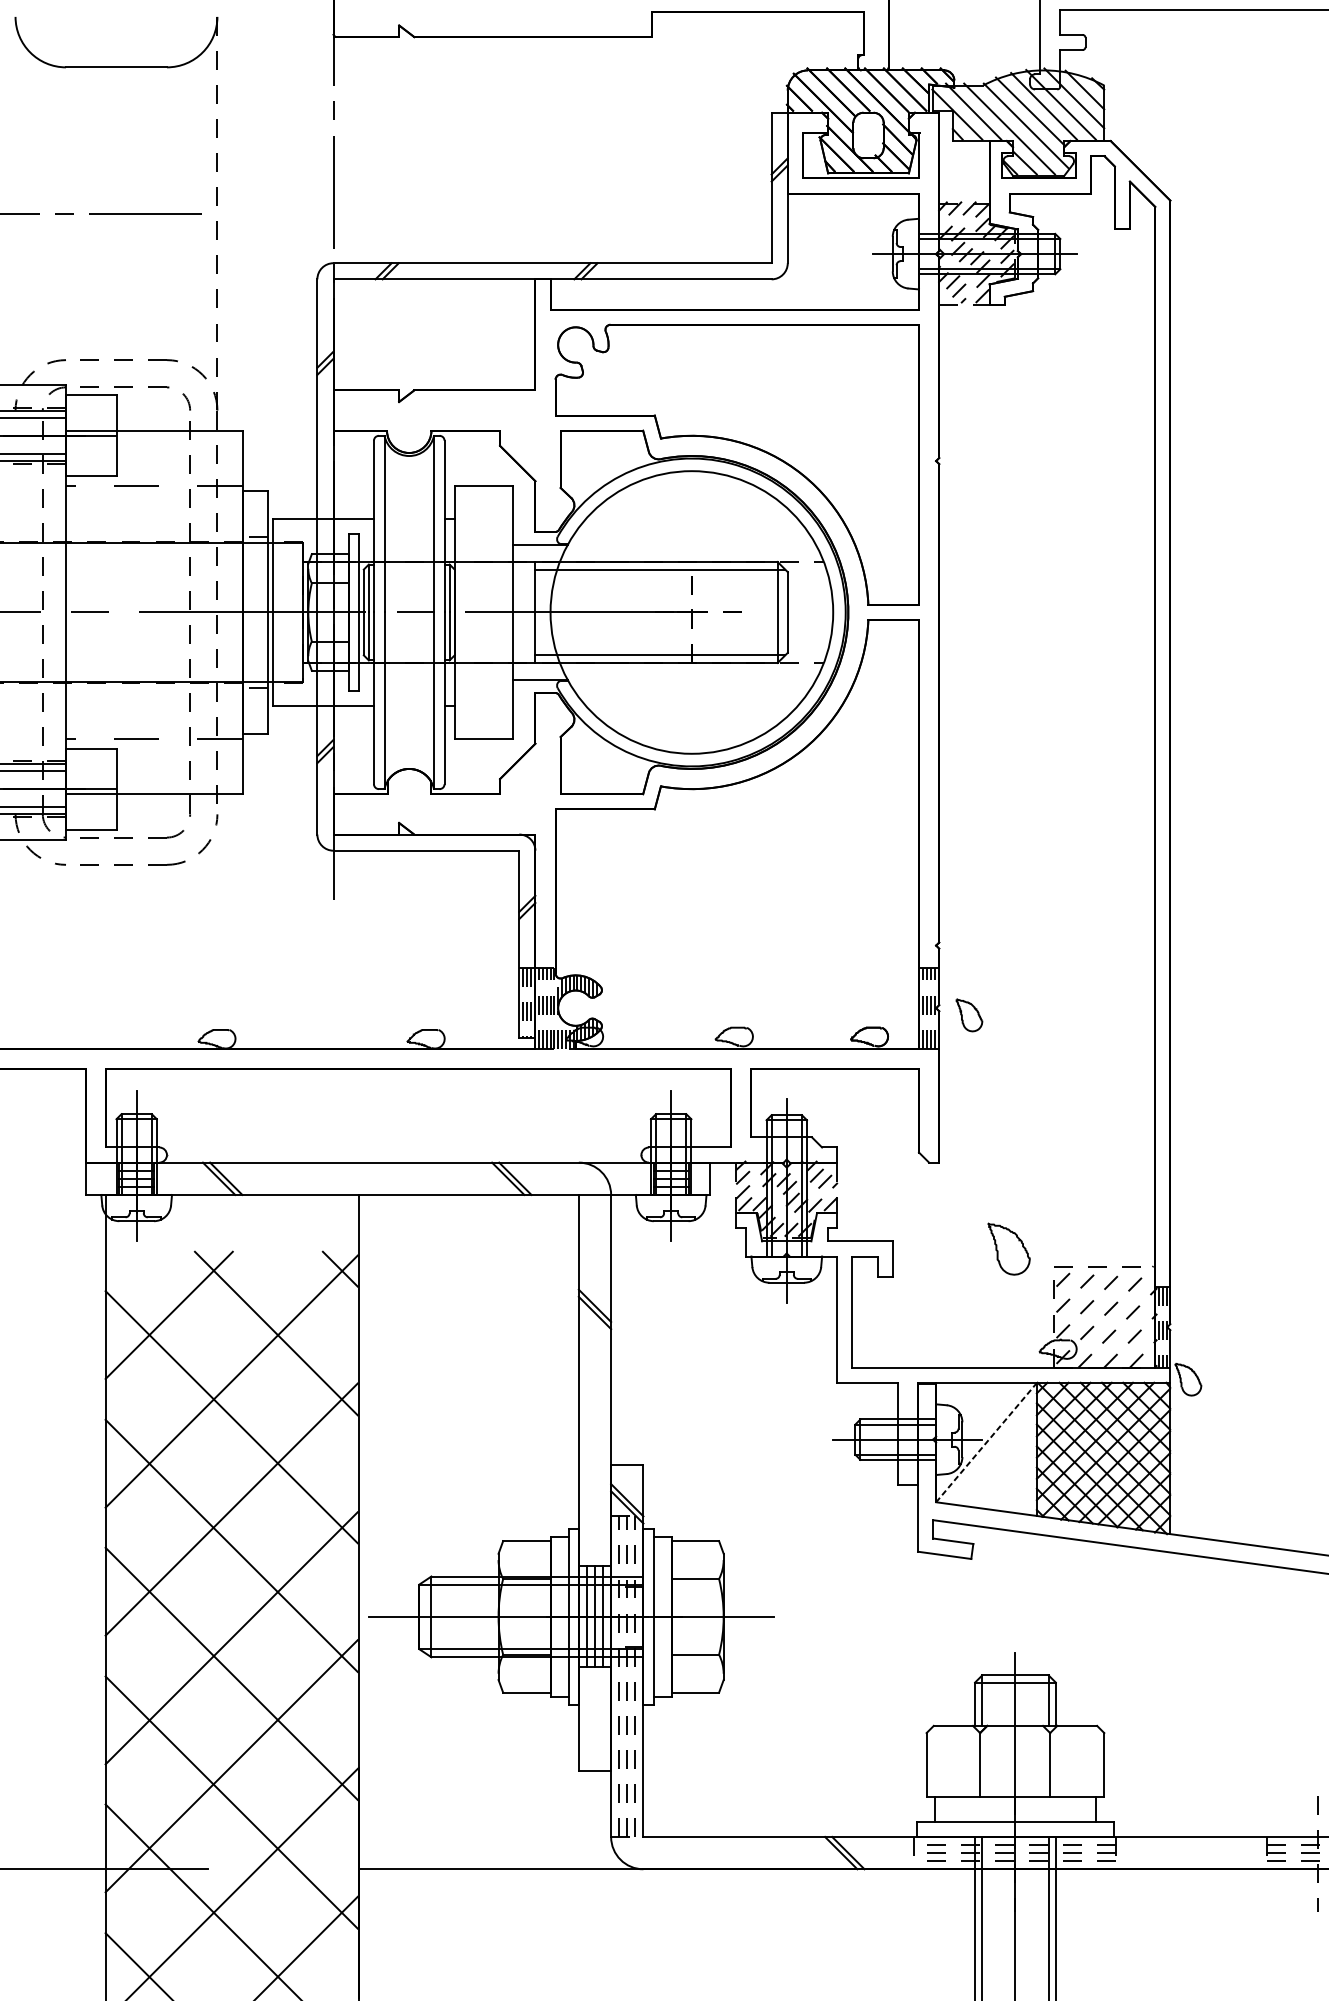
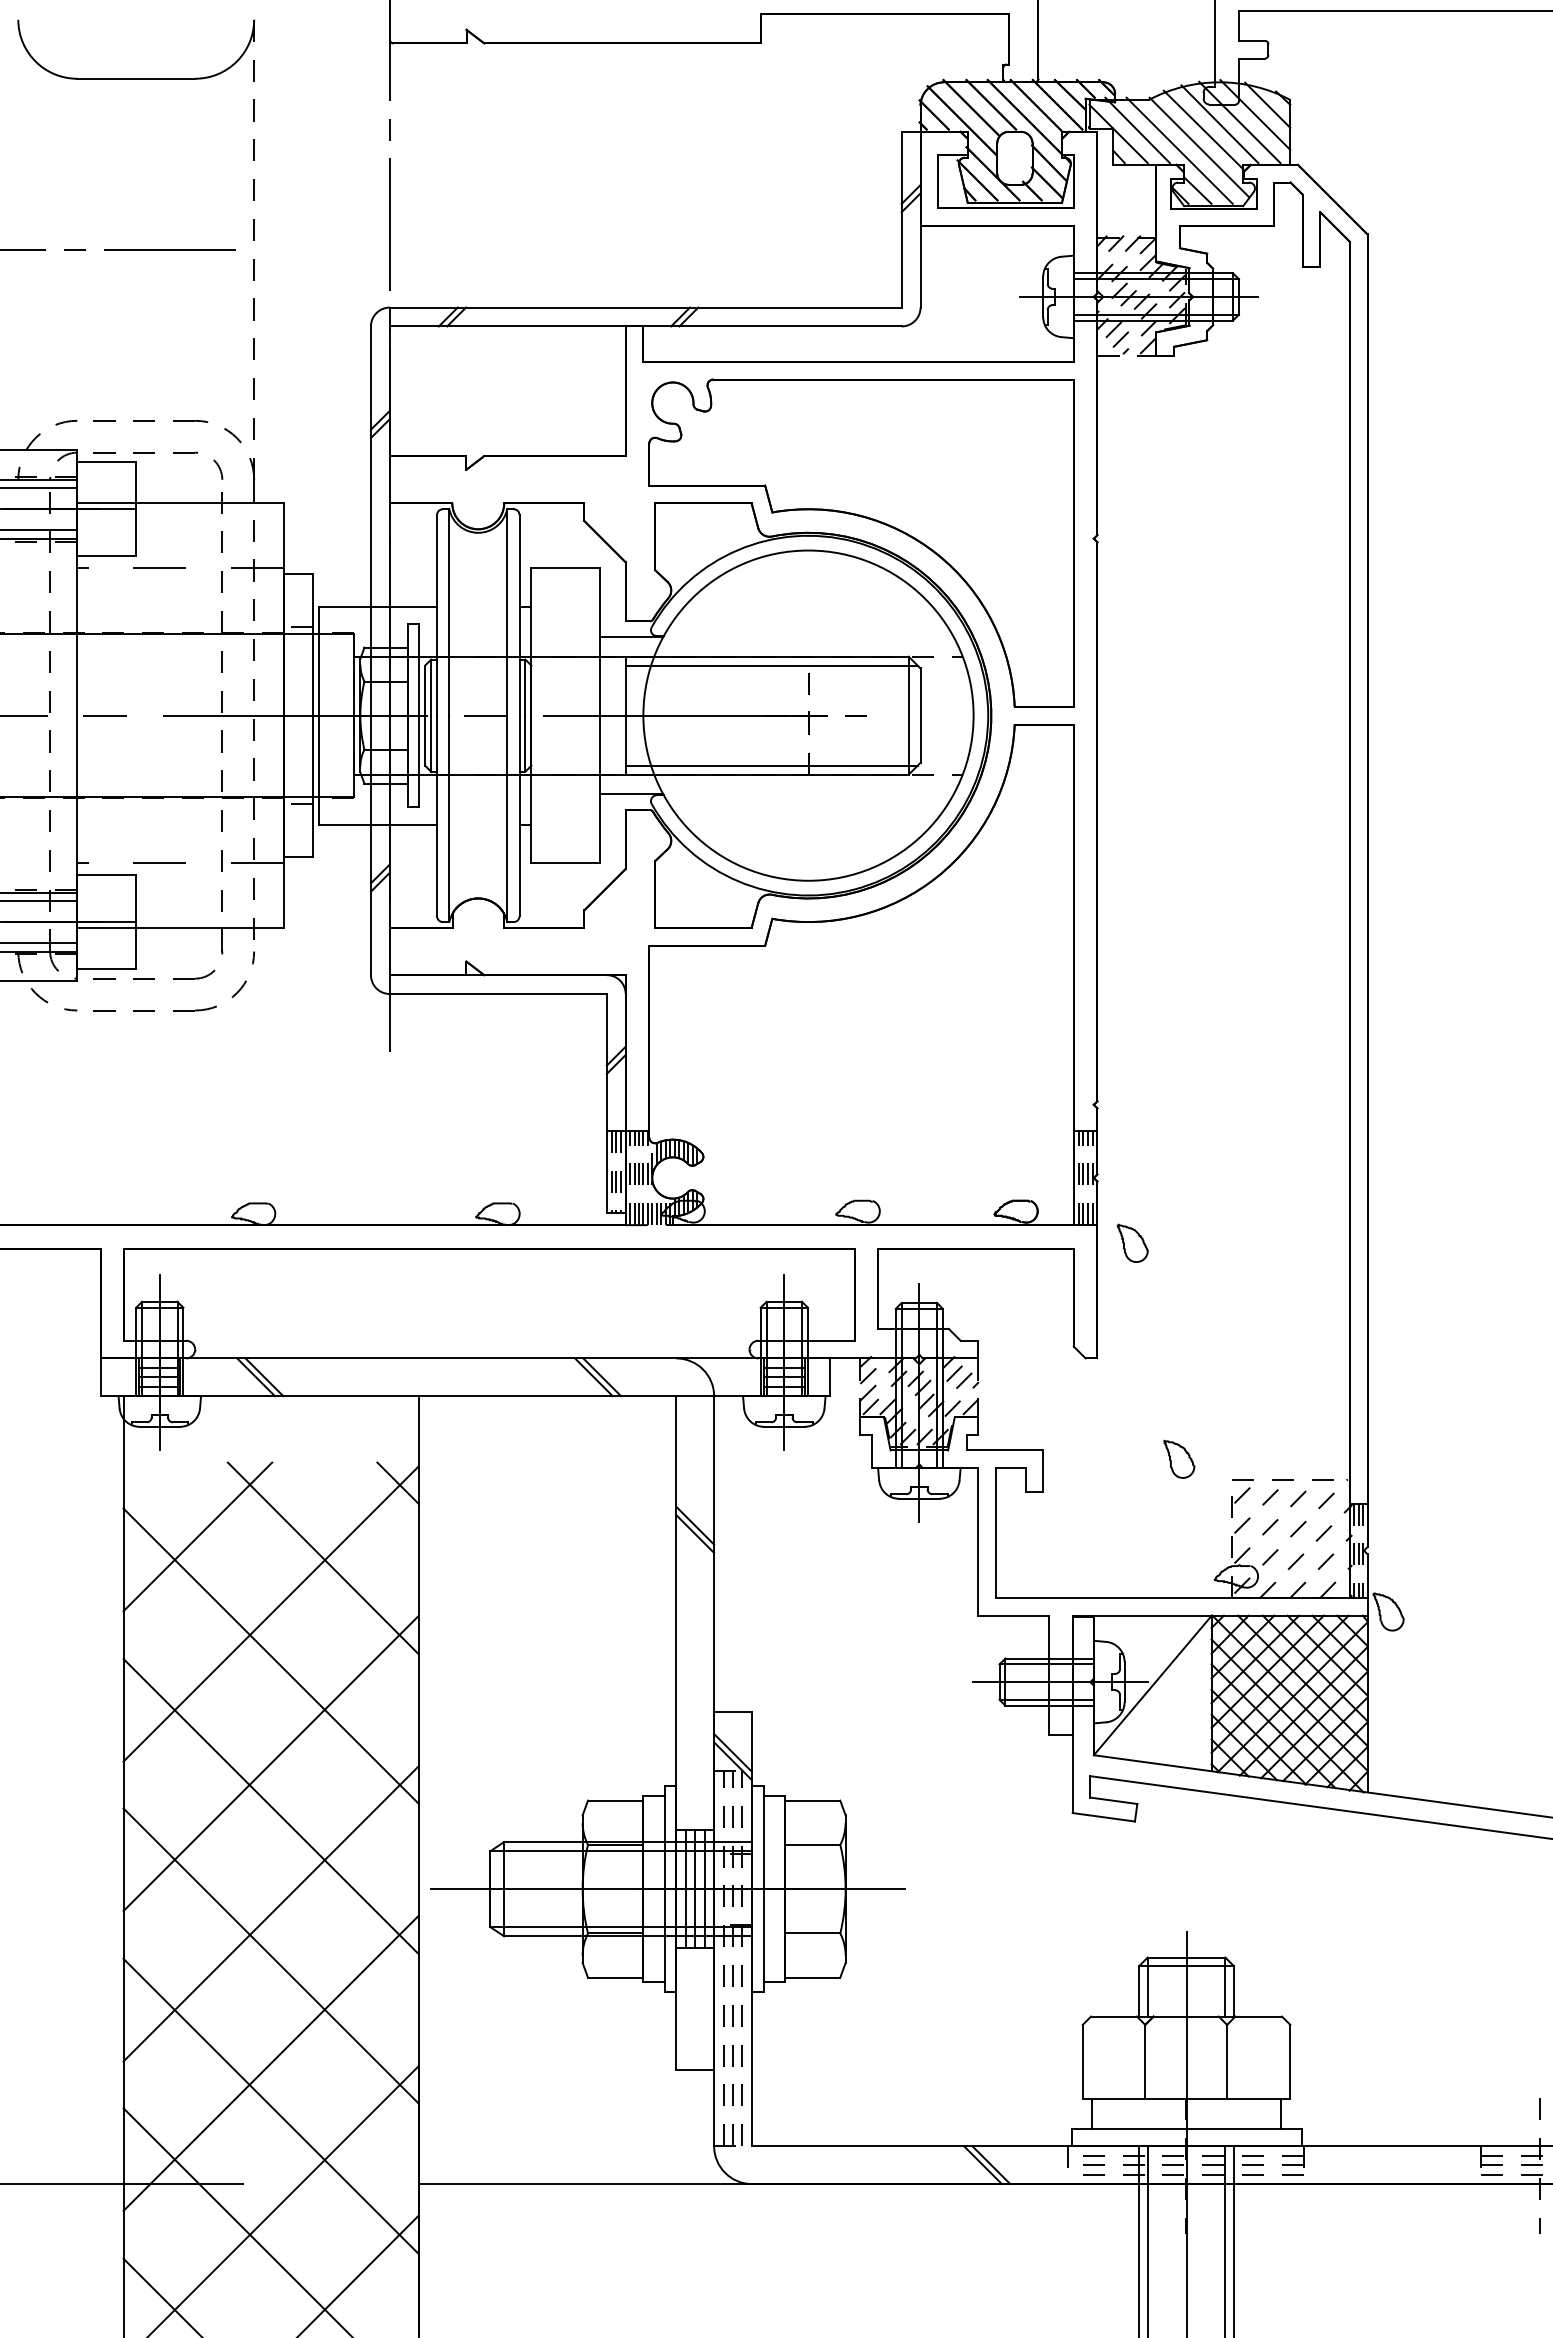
part: (969, 1014) -> (1132, 1242), moved
part: (1009, 1248) -> (1179, 1458), size x0.62
line: (986, 1442) -> (1152, 1685), dashed -> solid

